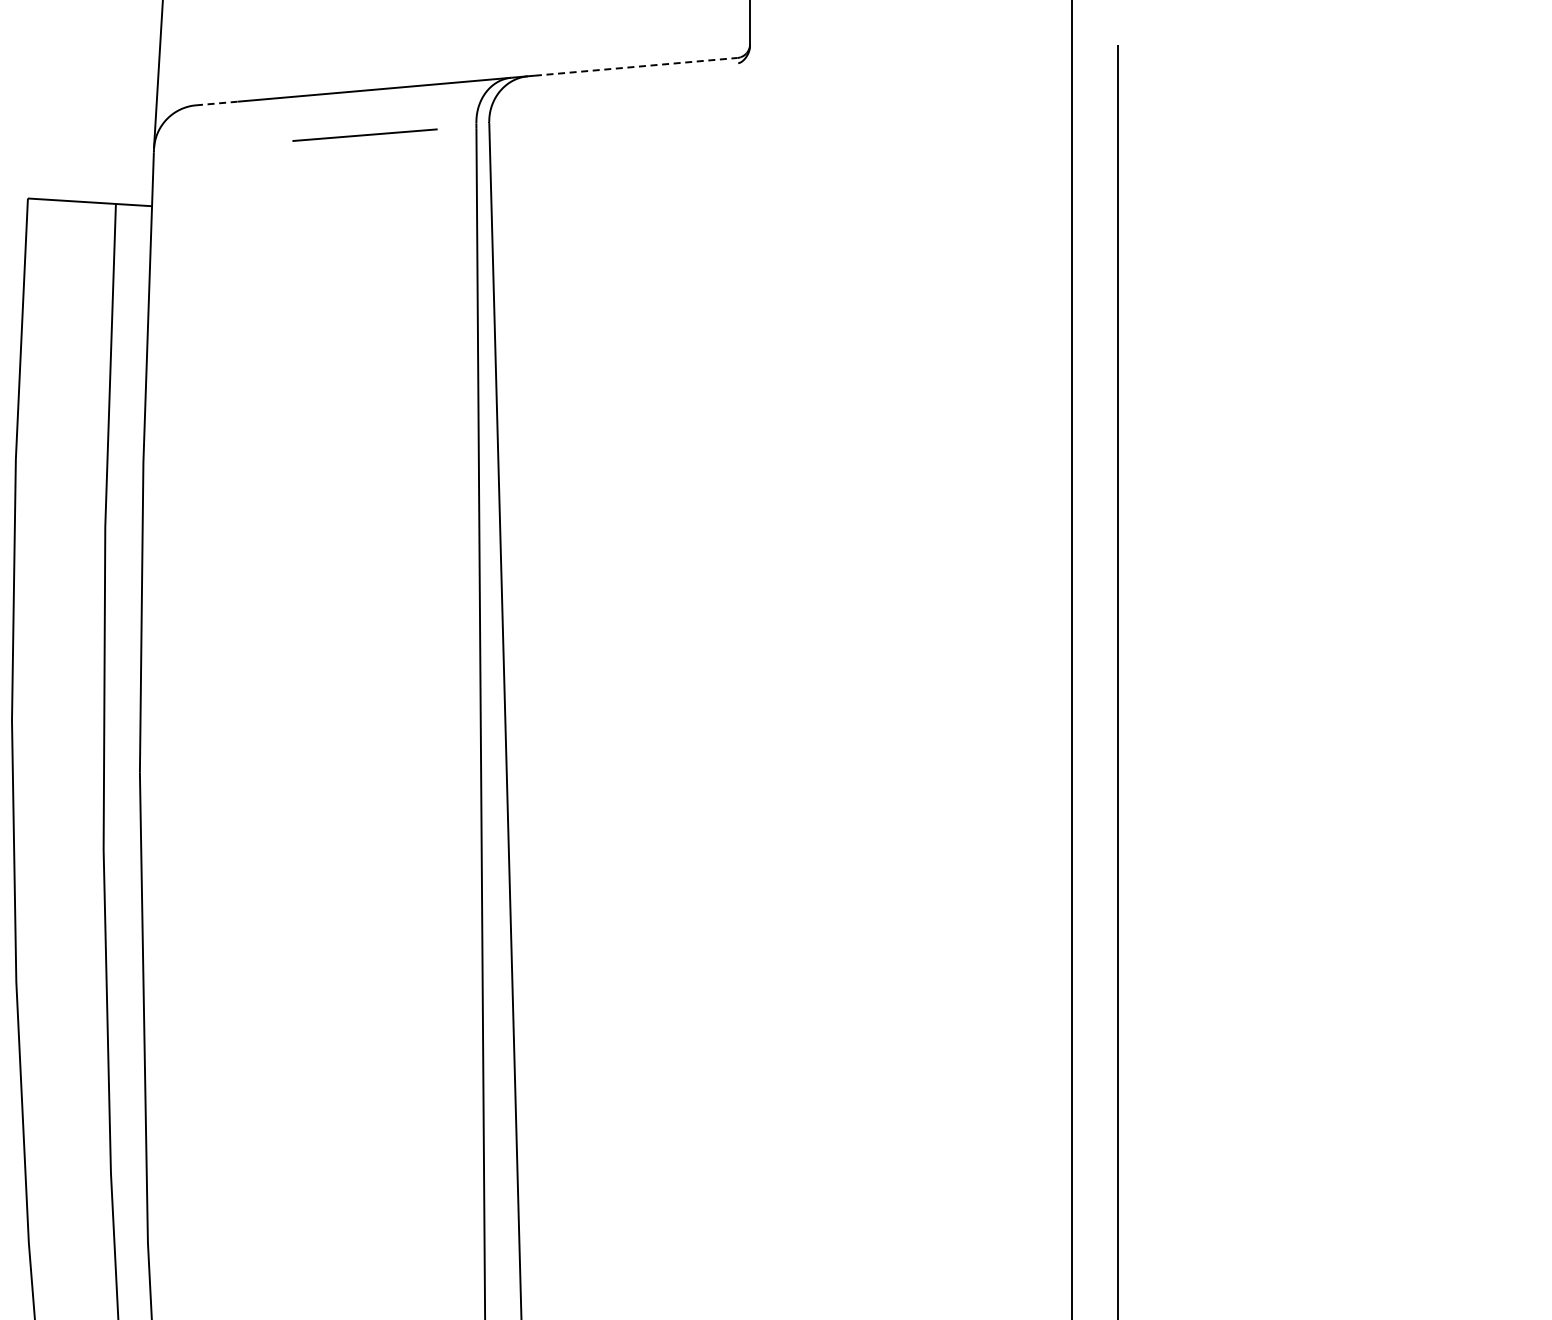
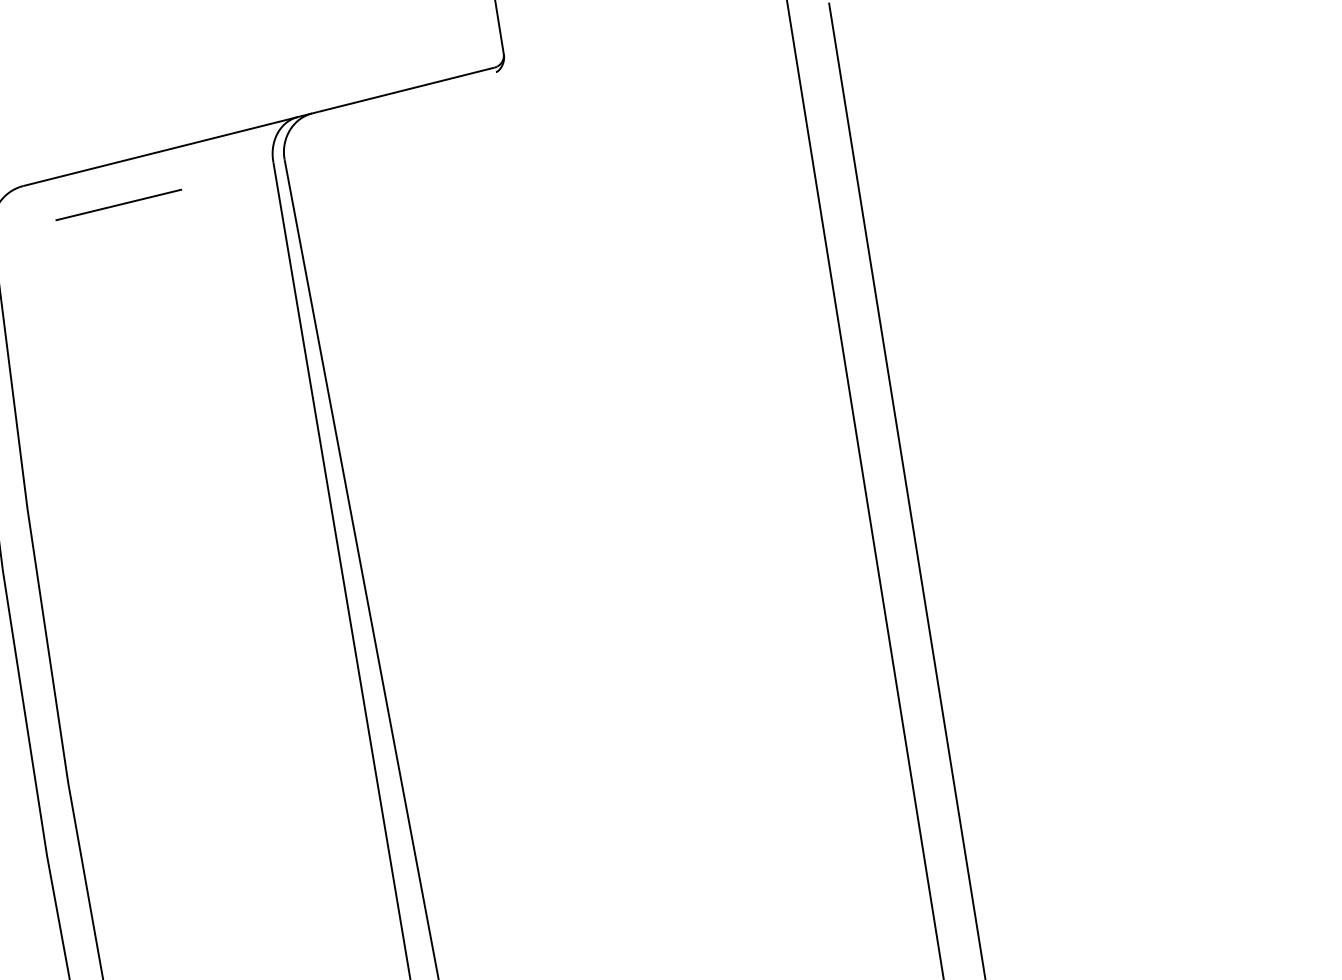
line: (636, 66) -> (406, 89), dashed -> solid
line: (217, 103) -> (42, 181), dashed -> solid
line: (364, 134) -> (118, 204), moved

